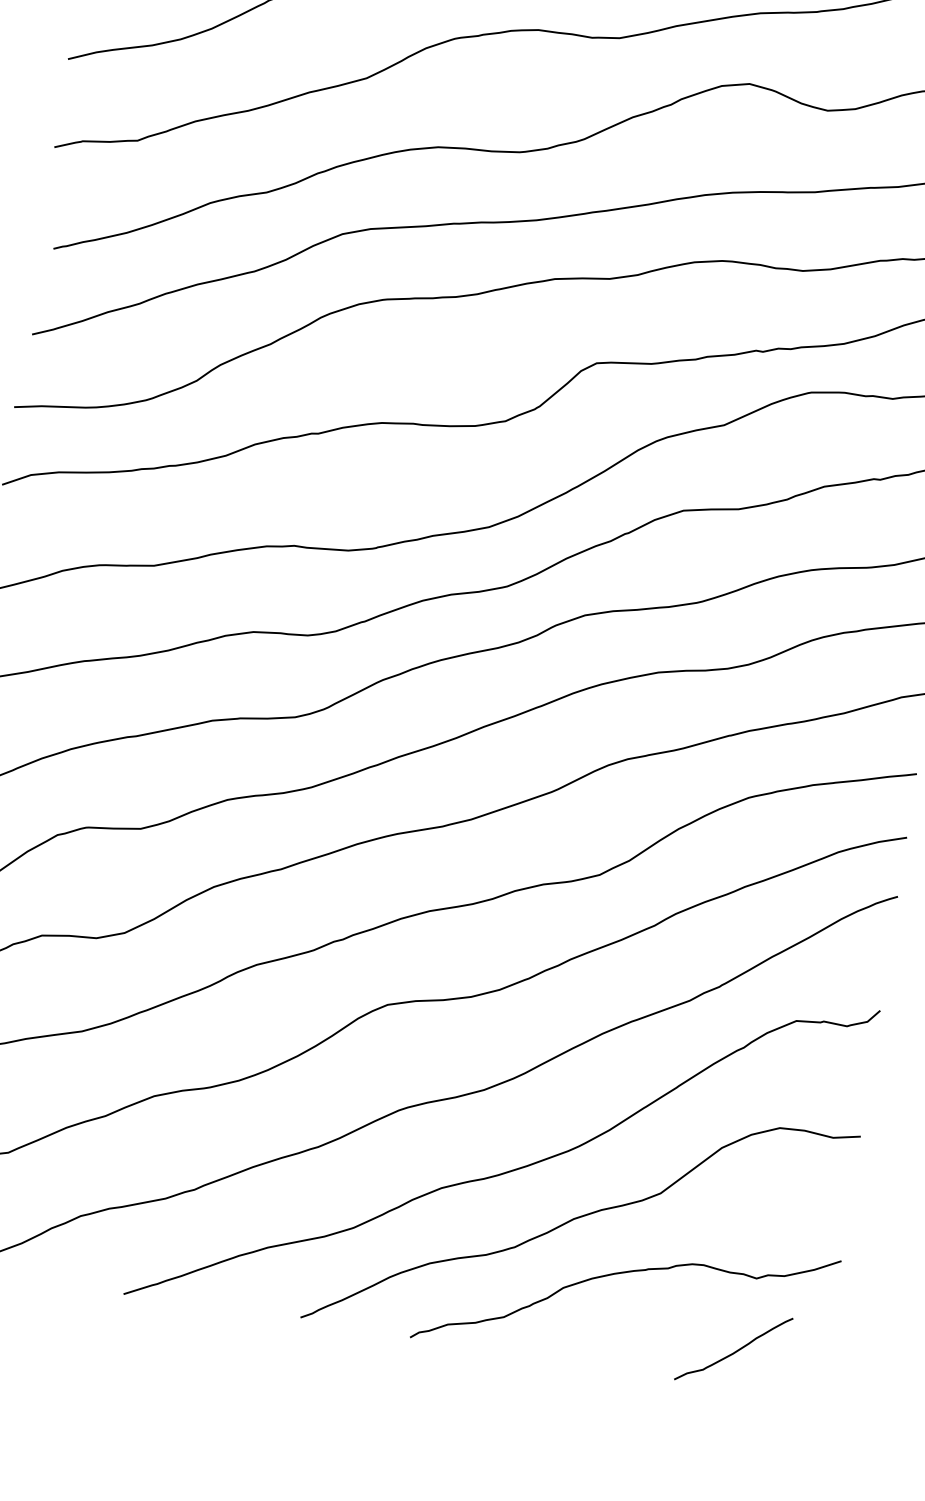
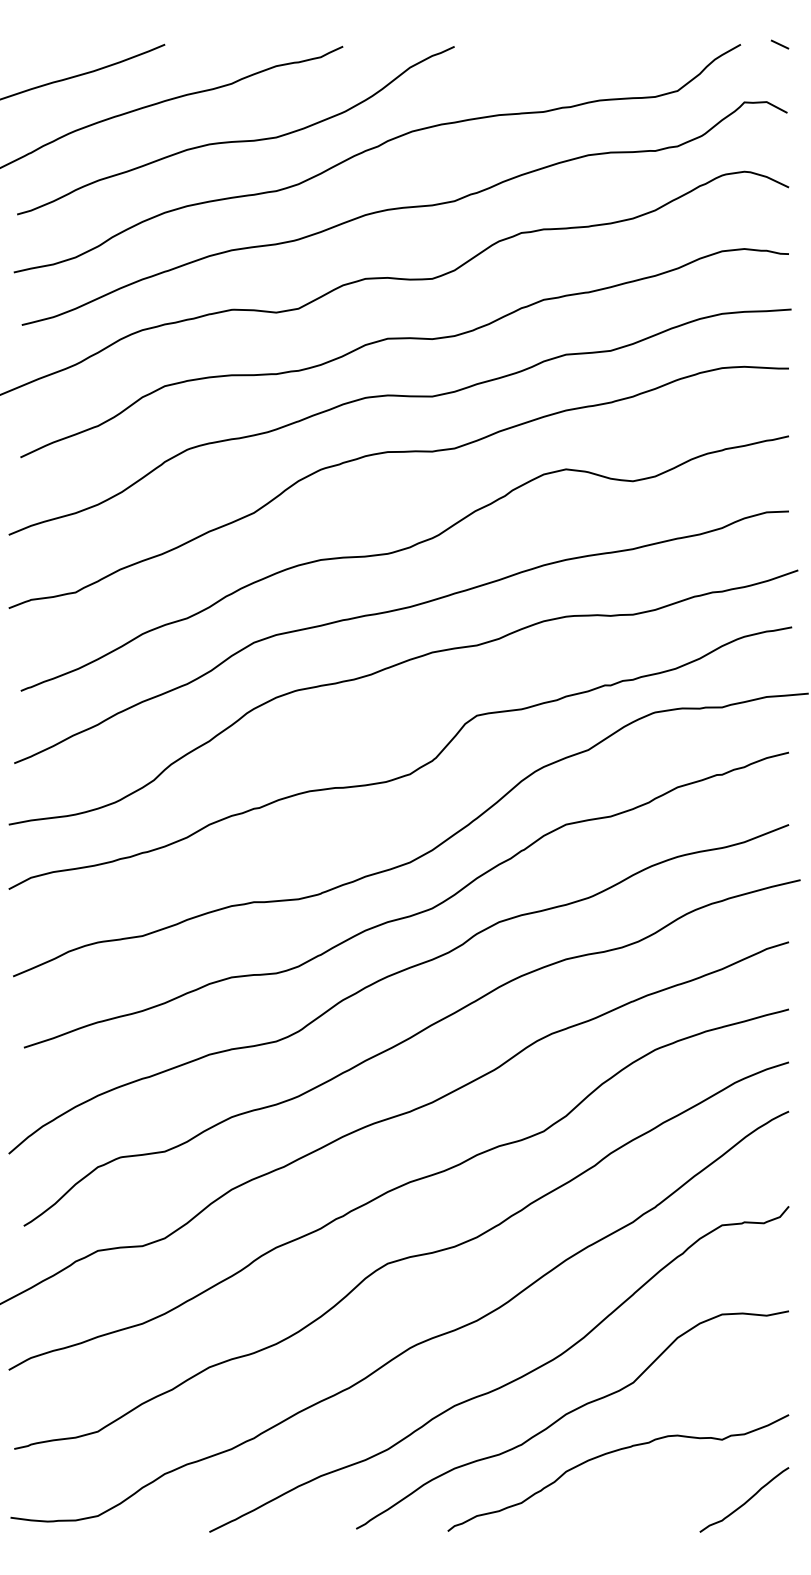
curve: (736, 1350) -> (746, 1500), moved

